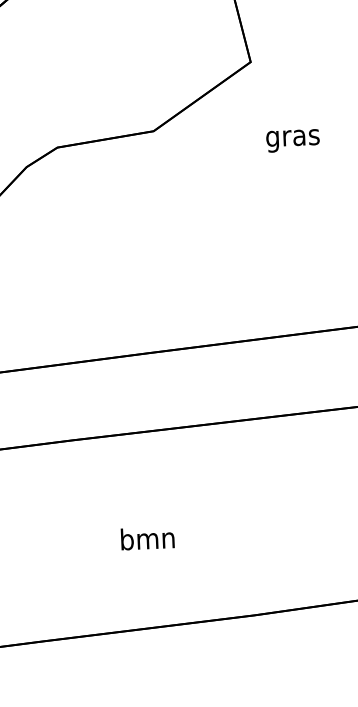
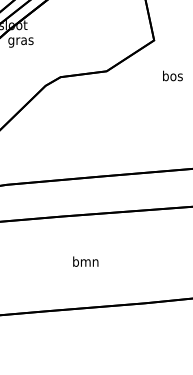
text: (292, 136) -> (172, 76), gras -> bos
text: (147, 538) -> (85, 261), moved

